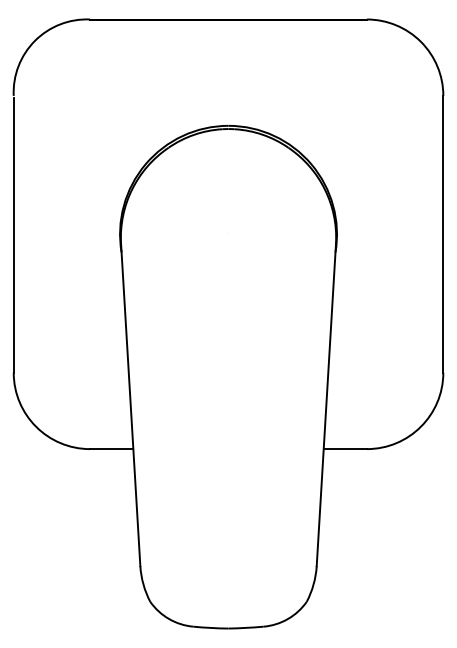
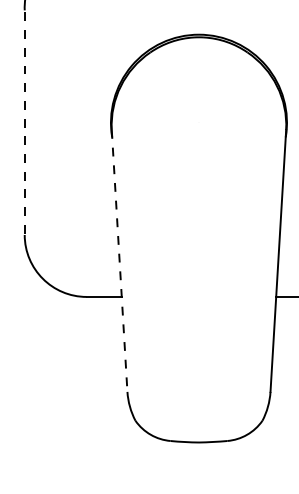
line: (13, 236) -> (24, 124), solid -> dashed
line: (130, 404) -> (119, 260), solid -> dashed

